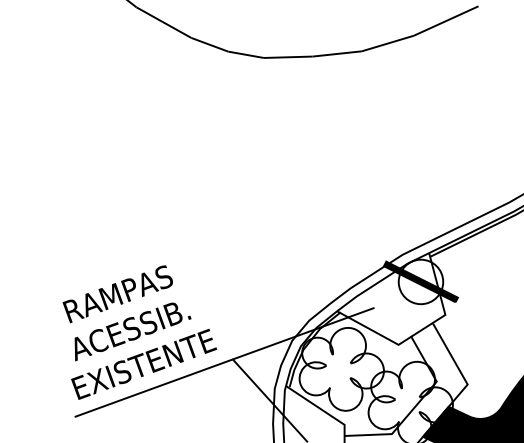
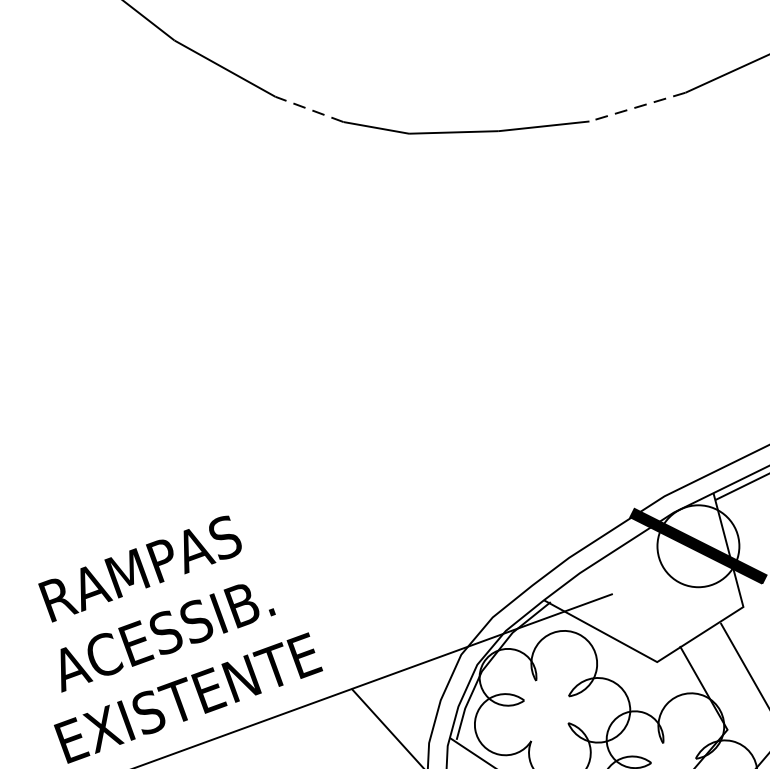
line: (387, 43) -> (636, 107), solid -> dashed
line: (209, 44) -> (308, 108), solid -> dashed

